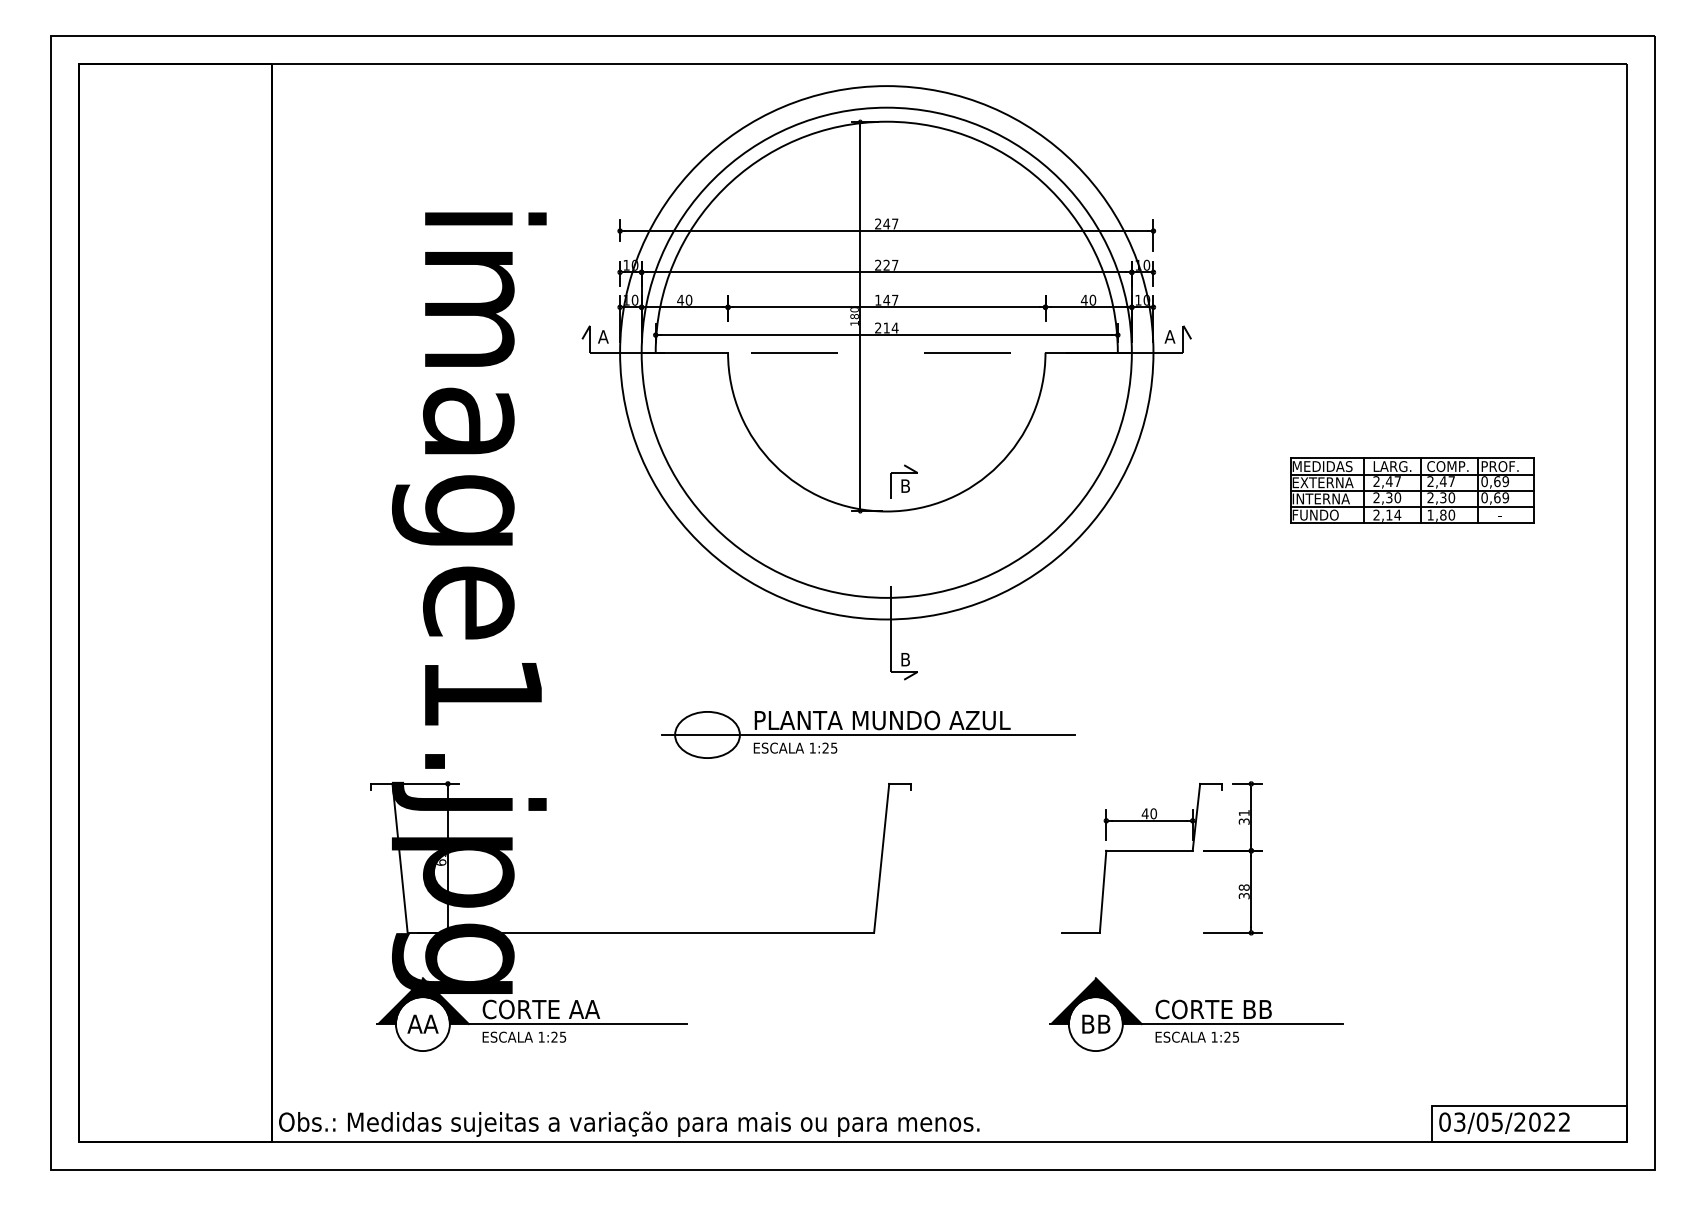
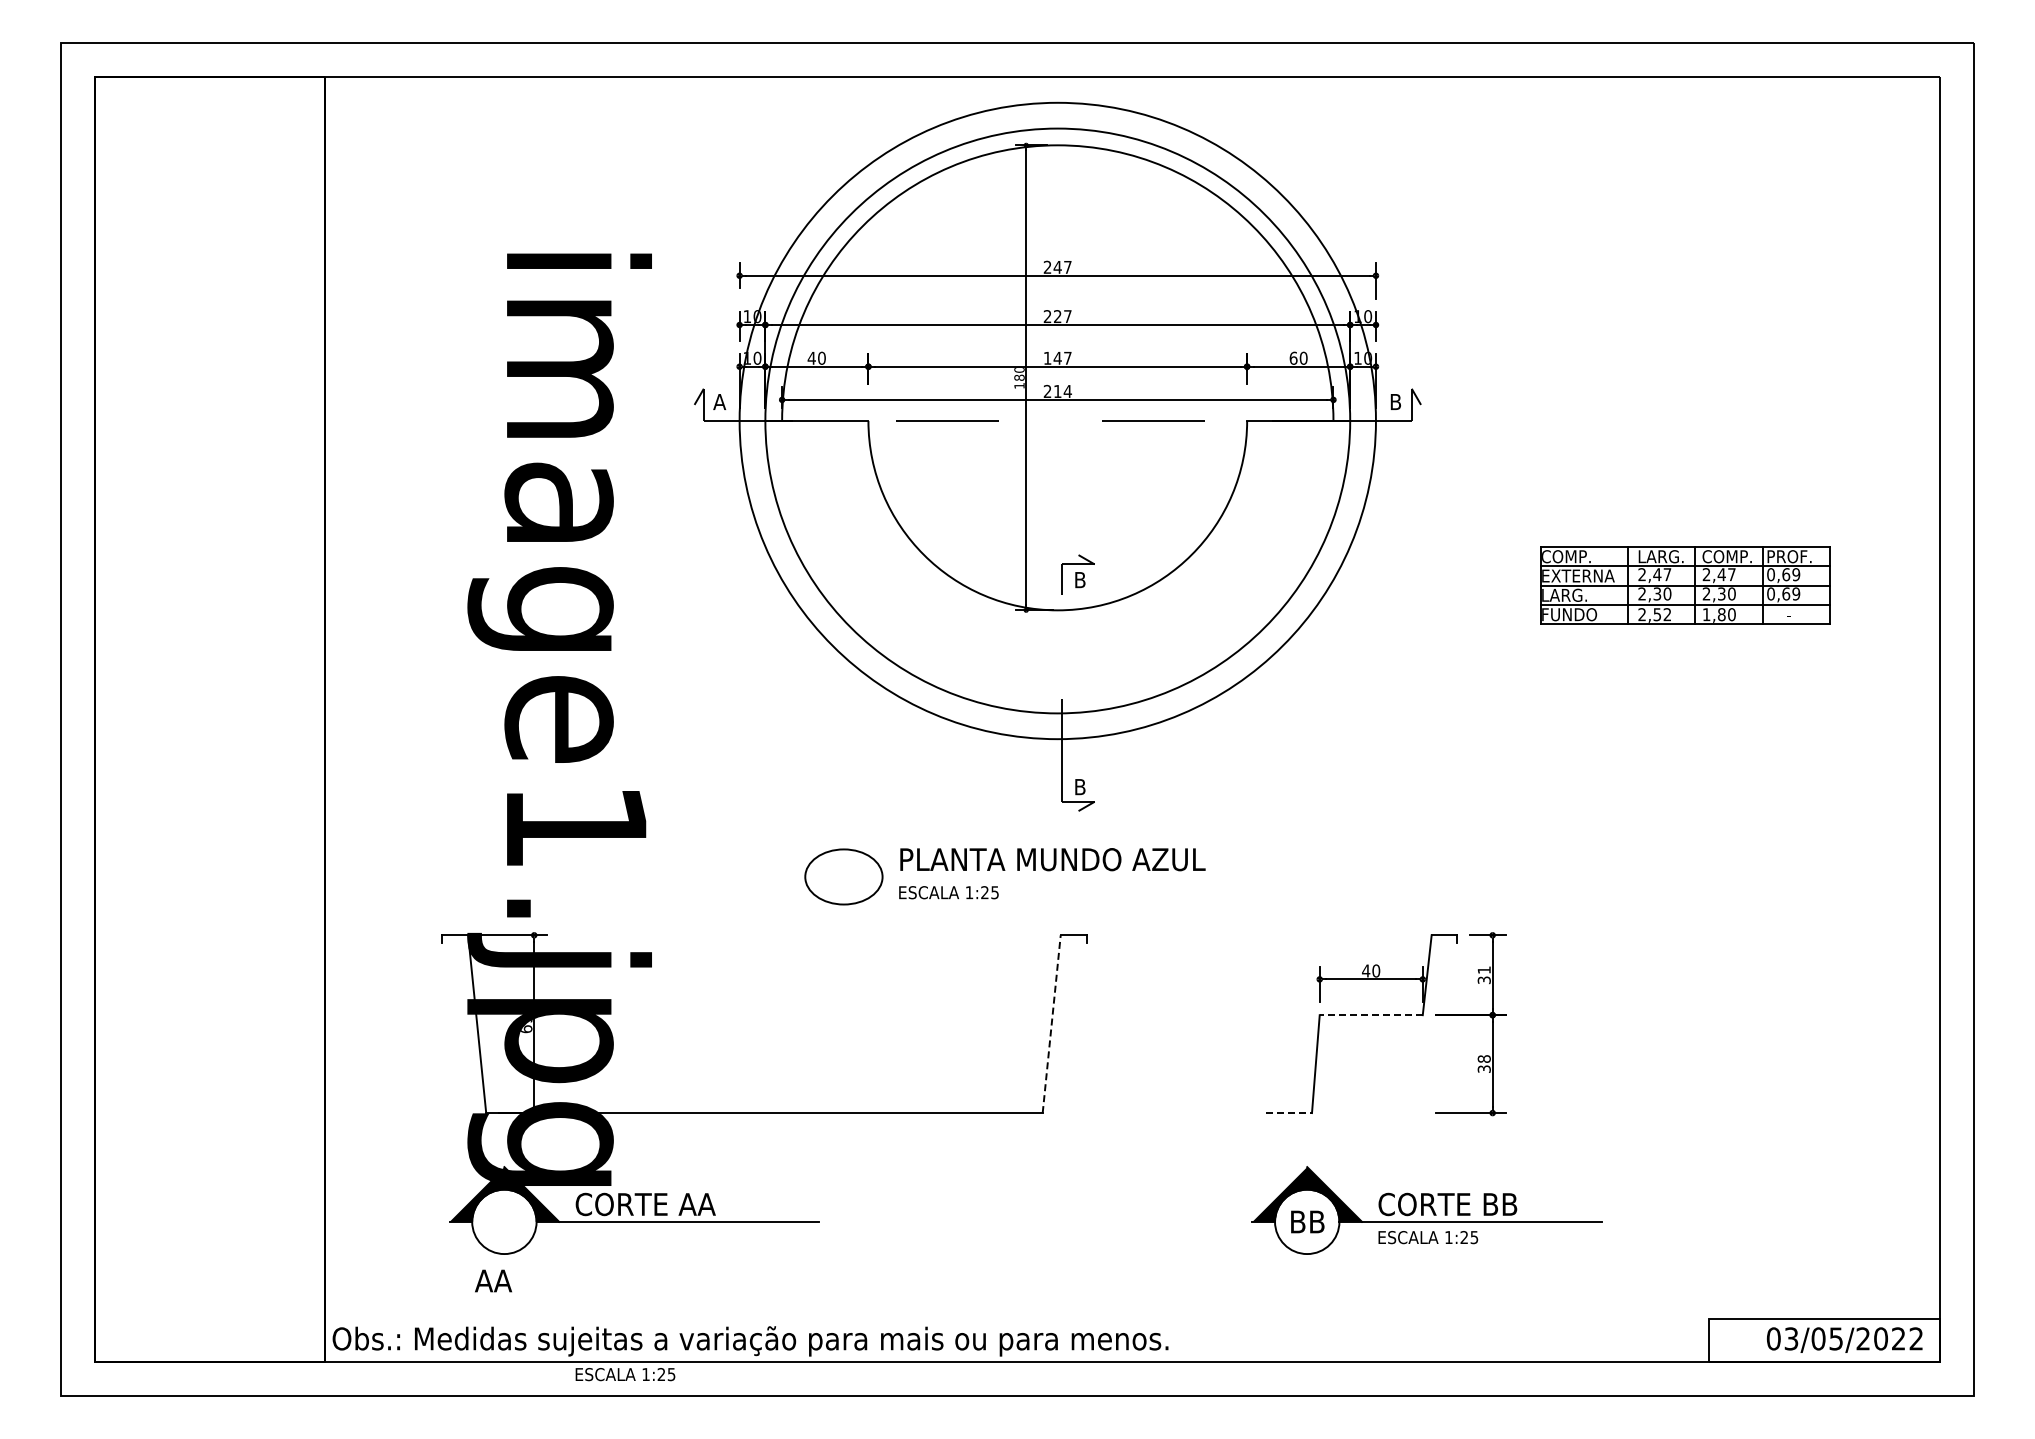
text: (1084, 299) -> (1293, 357), 40 -> 60
text: (1169, 337) -> (1395, 402), A -> B
text: (1322, 466) -> (1577, 556), MEDIDAS -> COMP.
text: (1321, 498) -> (1576, 594), INTERNA -> LARG.
text: (1393, 514) -> (1662, 614), 2,14 -> 2,52
line: (868, 734) -> (1035, 876), removed
line: (1149, 851) -> (1371, 1015), solid -> dashed
line: (881, 857) -> (1051, 1023), solid -> dashed
line: (1080, 933) -> (1289, 1113), solid -> dashed
text: (423, 1023) -> (493, 1280), moved
text: (524, 1037) -> (625, 1374), moved
text: (1504, 1122) -> (1844, 1339), moved

